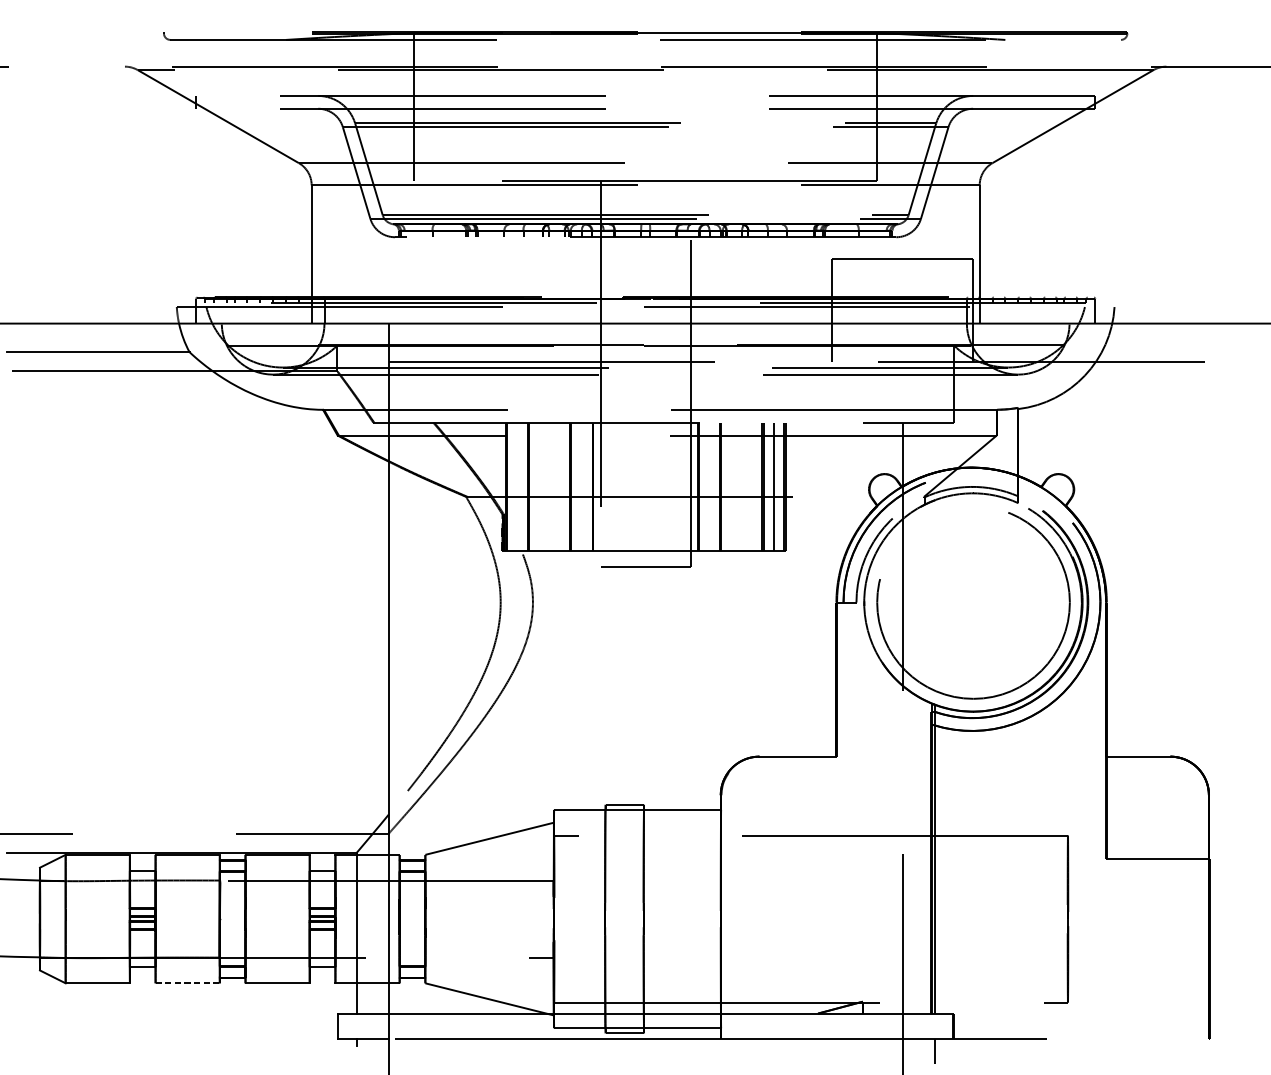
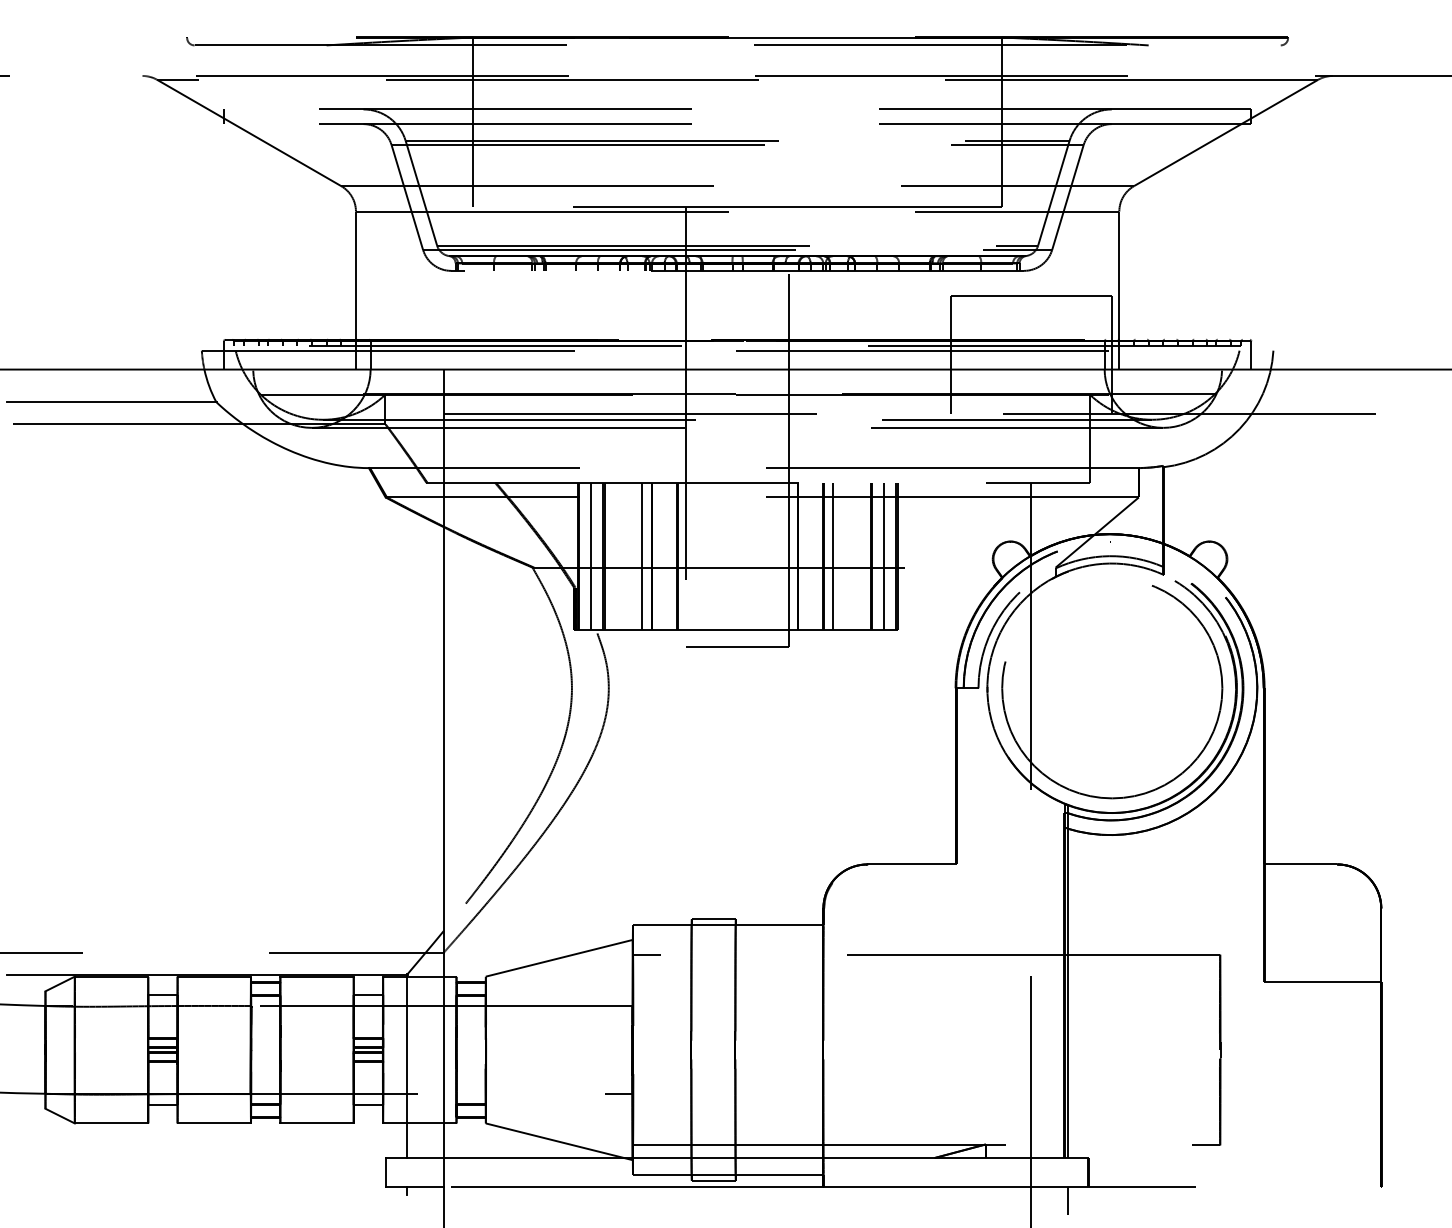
line: (516, 486) -> (590, 555), added
line: (562, 486) -> (642, 555), added
line: (729, 486) -> (833, 555), added
line: (187, 983) -> (214, 1123), dashed -> solid

